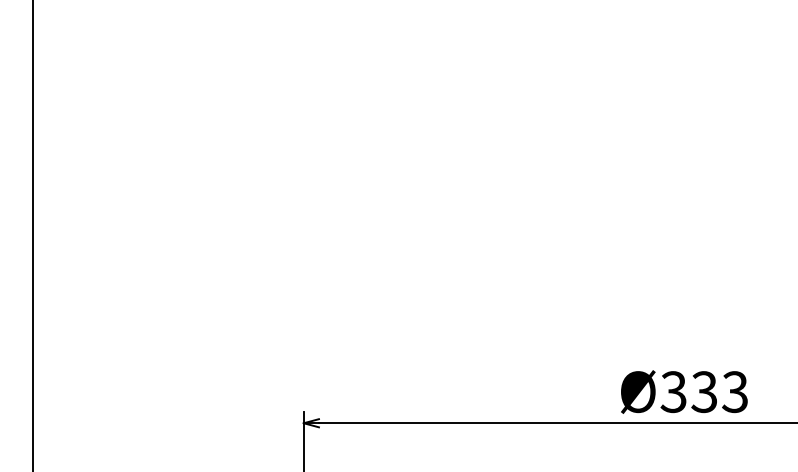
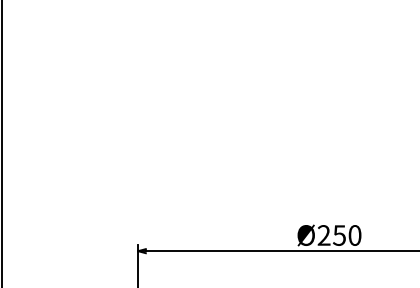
text: (704, 392) -> (339, 235), Ø333 -> Ø250

